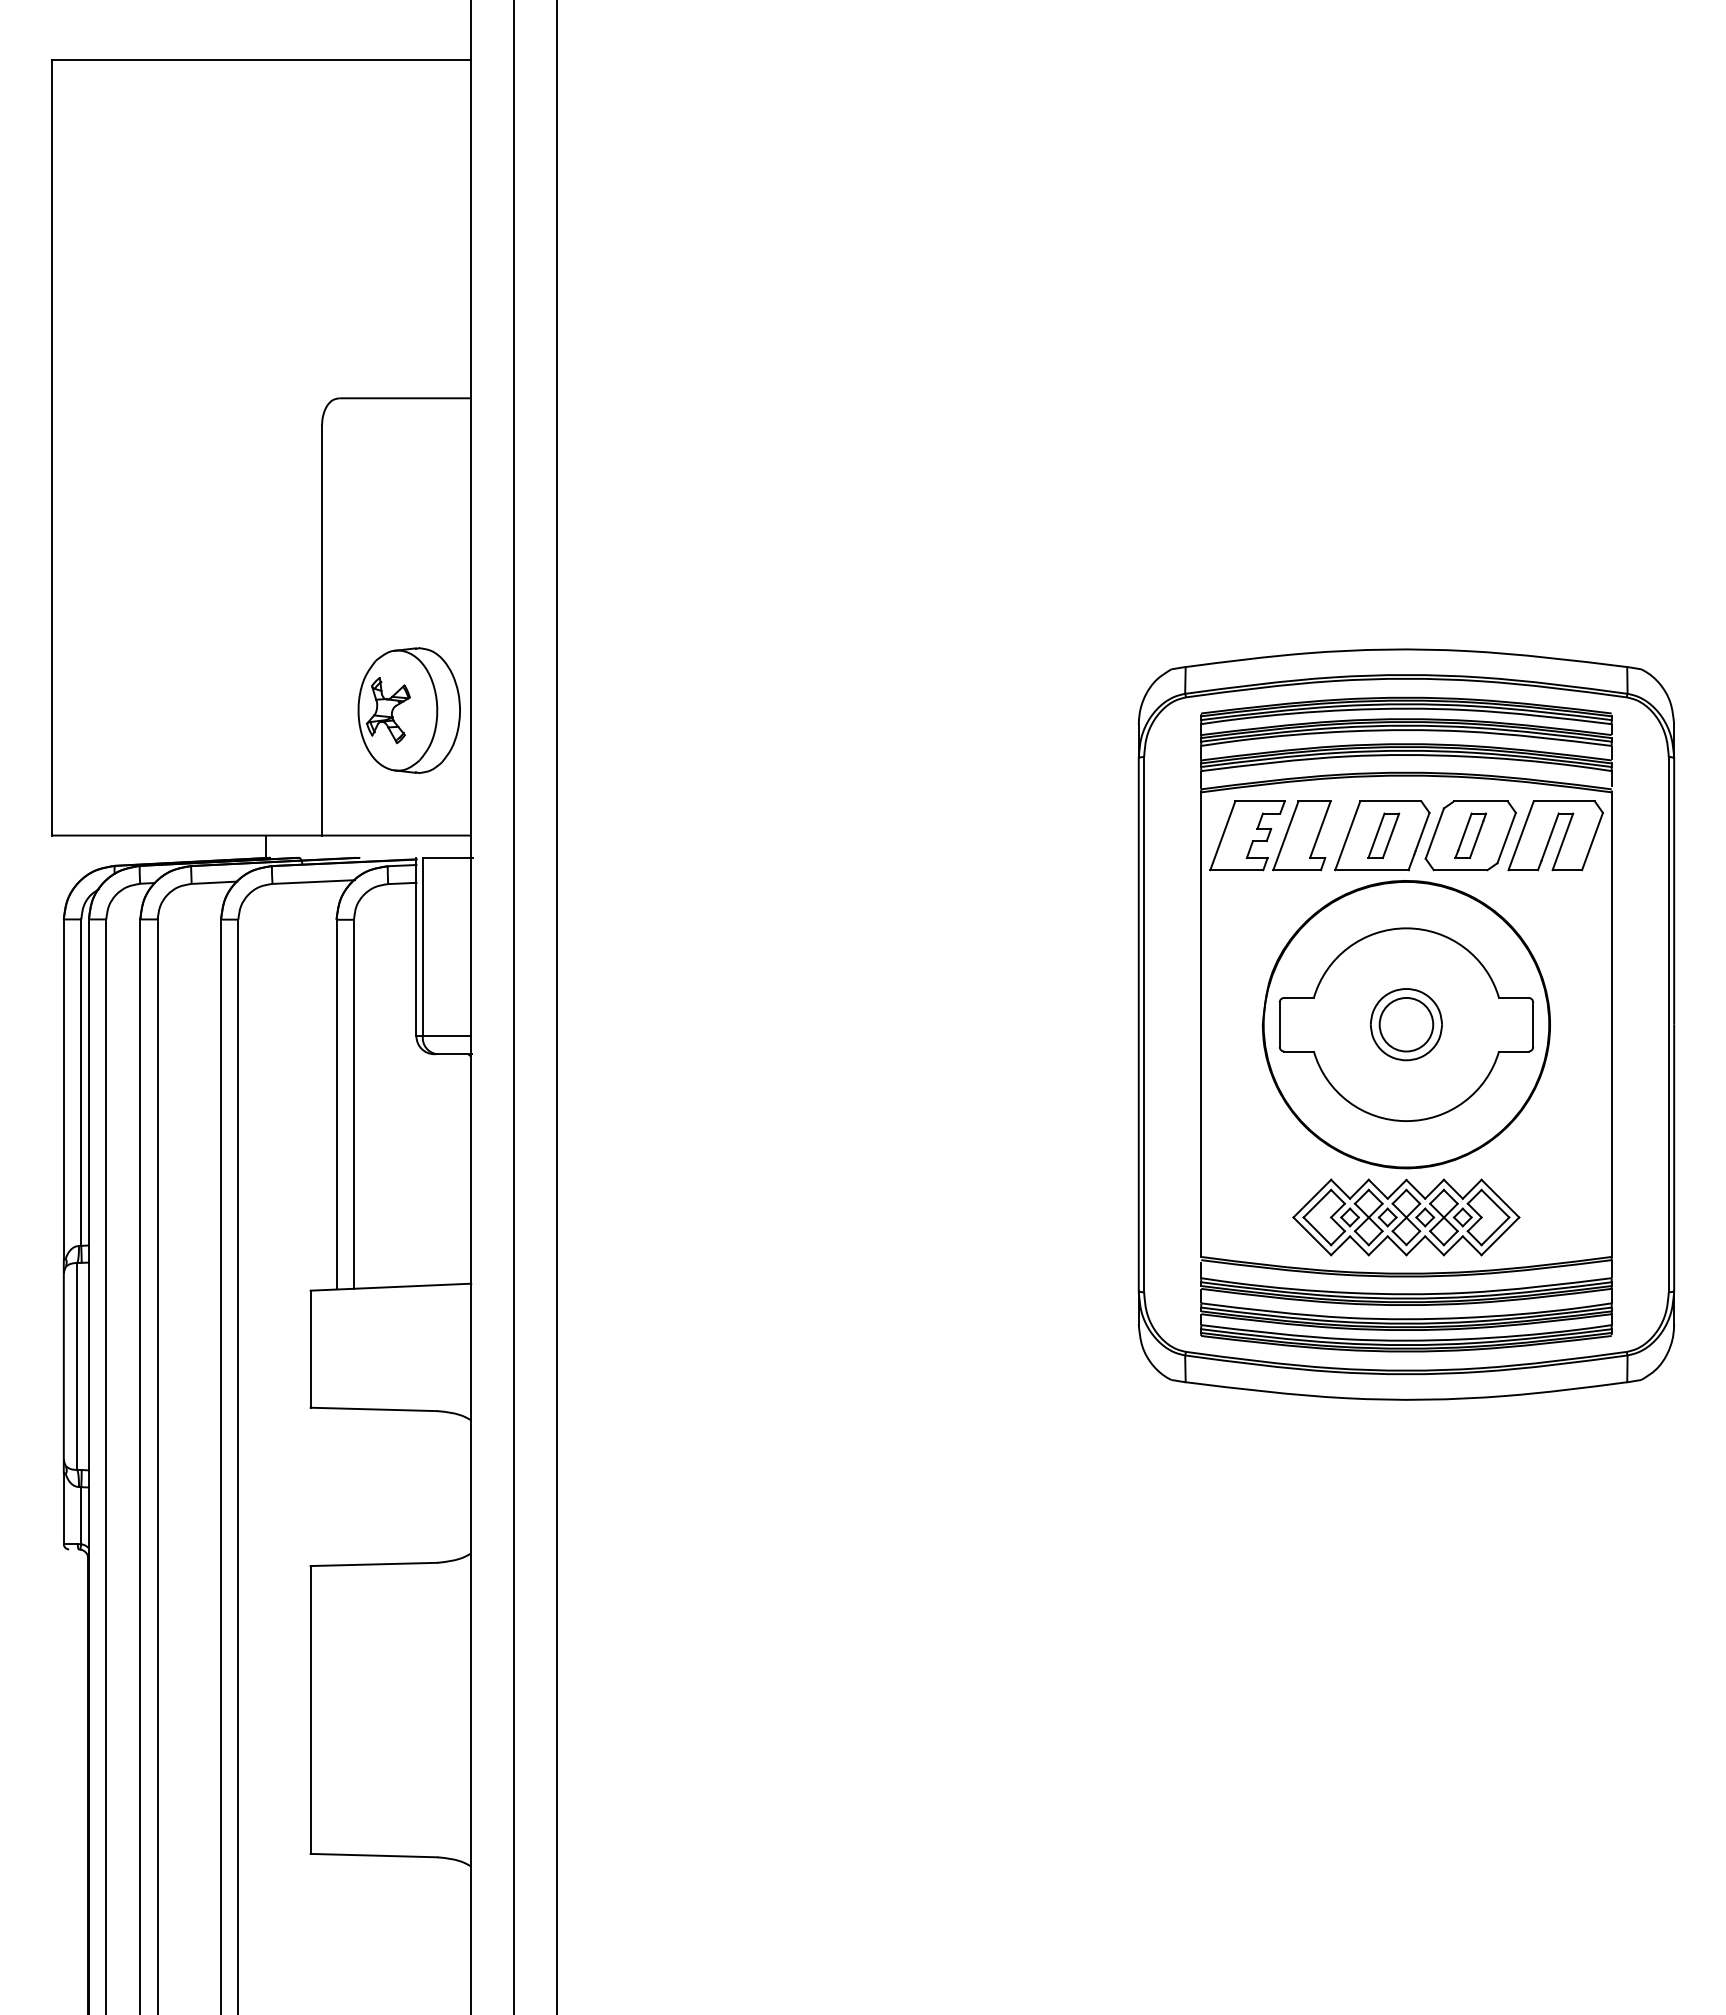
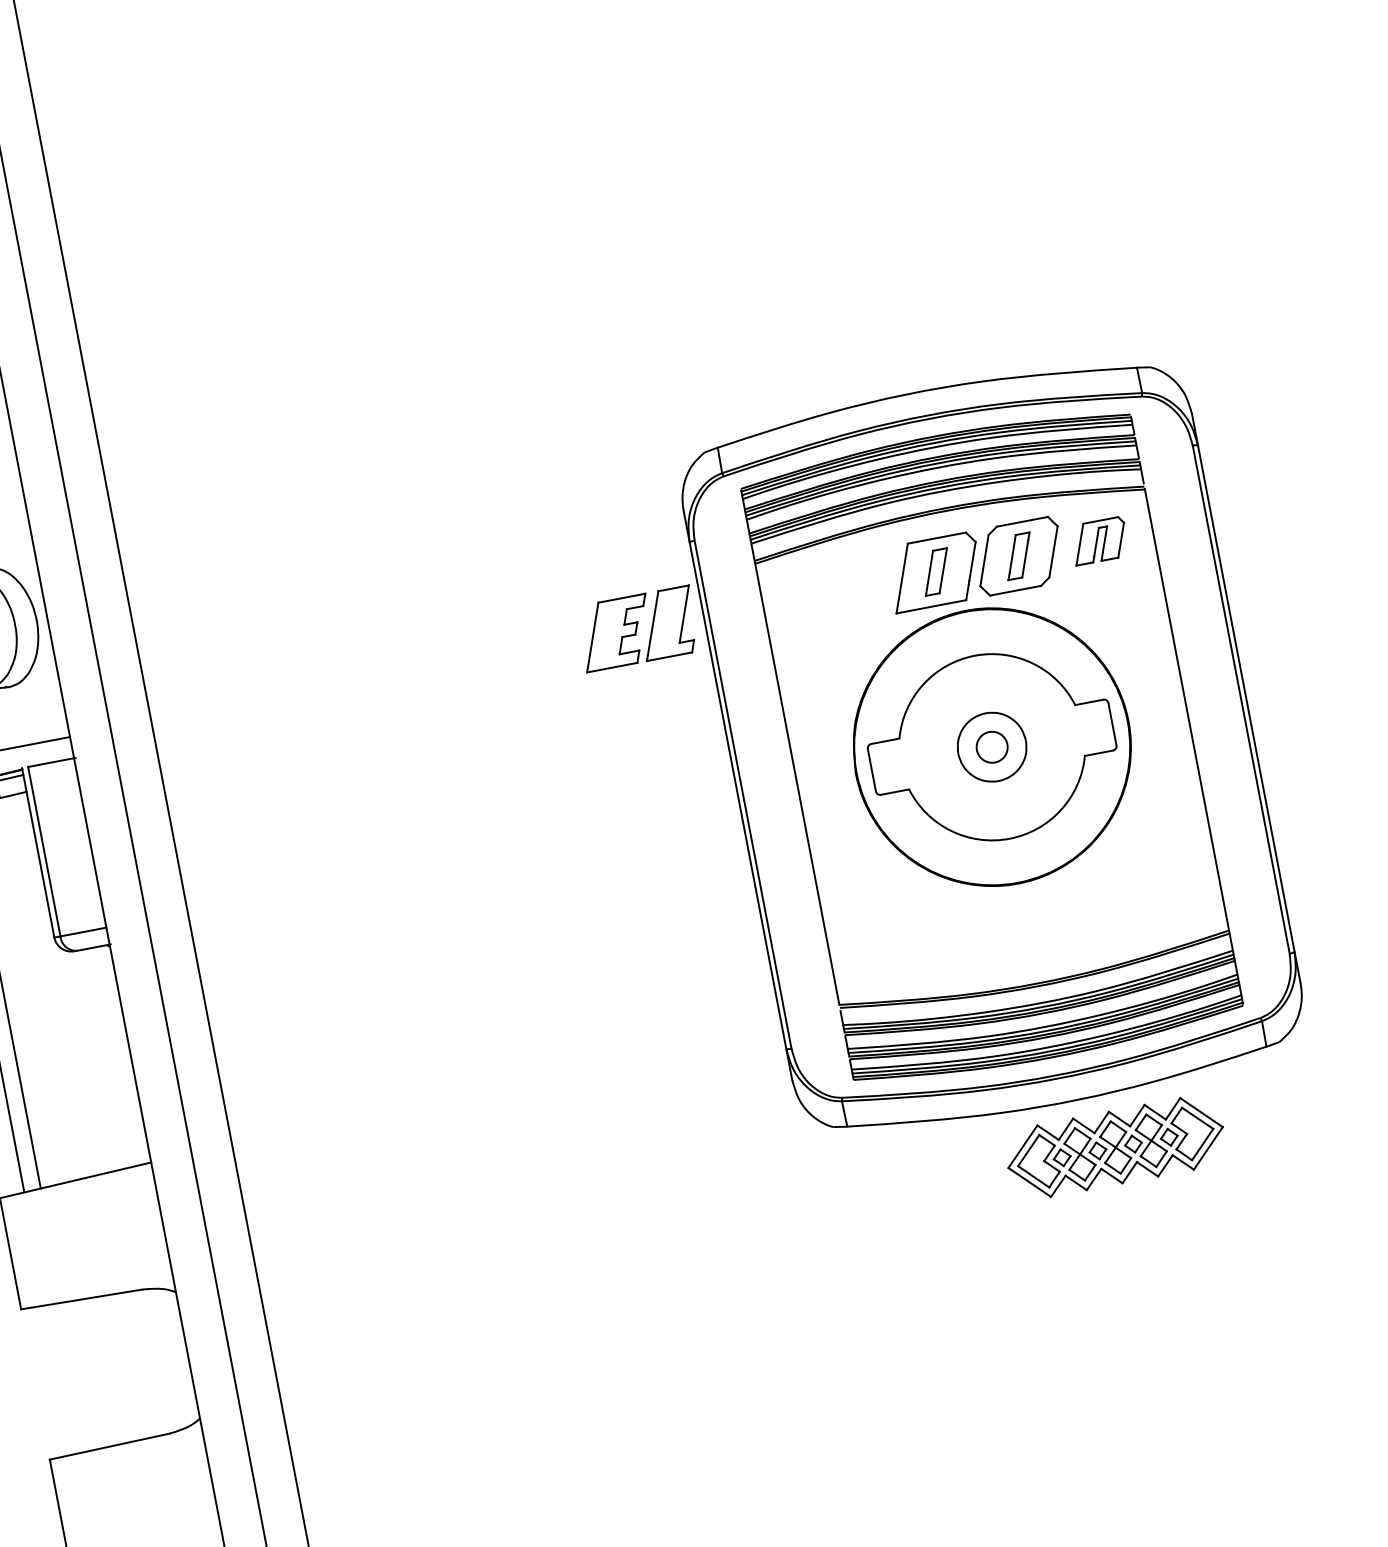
part: (1270, 835) -> (637, 628), moved
part: (1555, 835) -> (1099, 540), size x0.6
circle: (1406, 1024) -> (992, 747), size x0.6
part: (1406, 1217) -> (1115, 1147), moved

